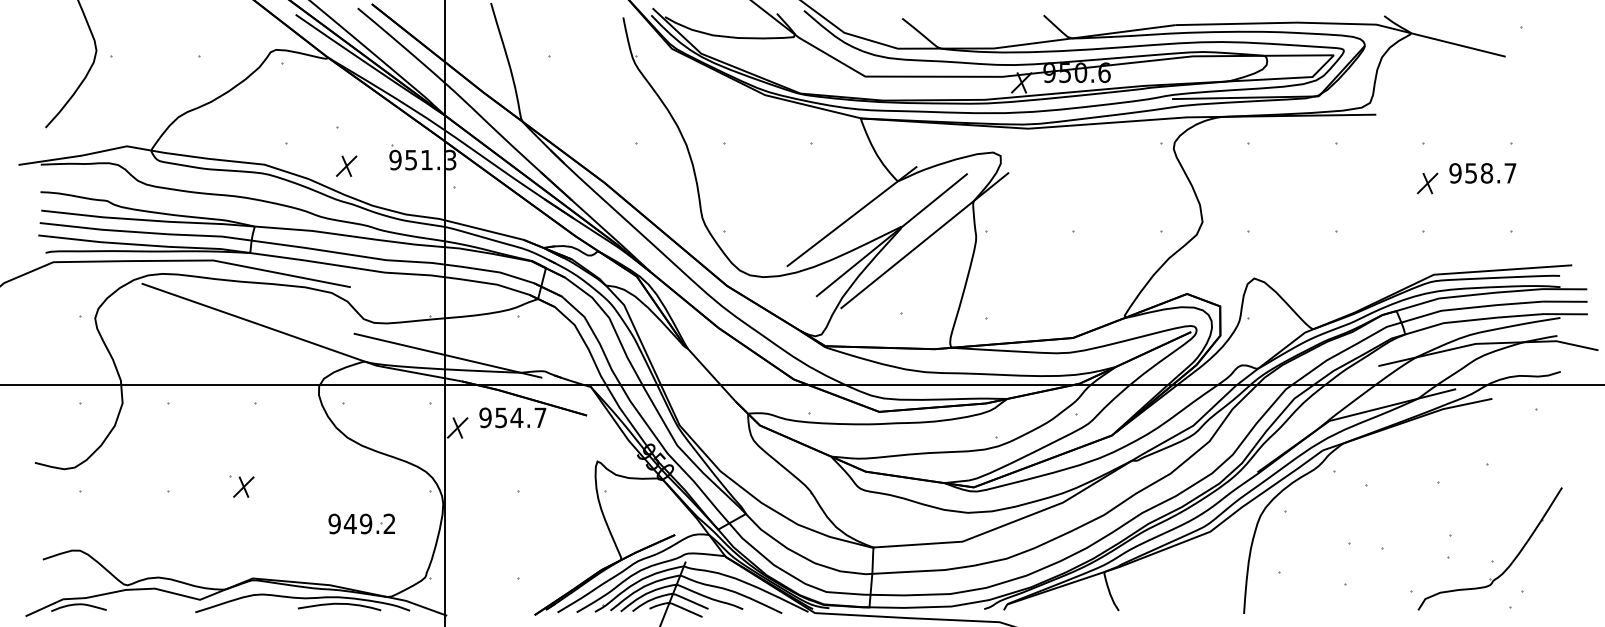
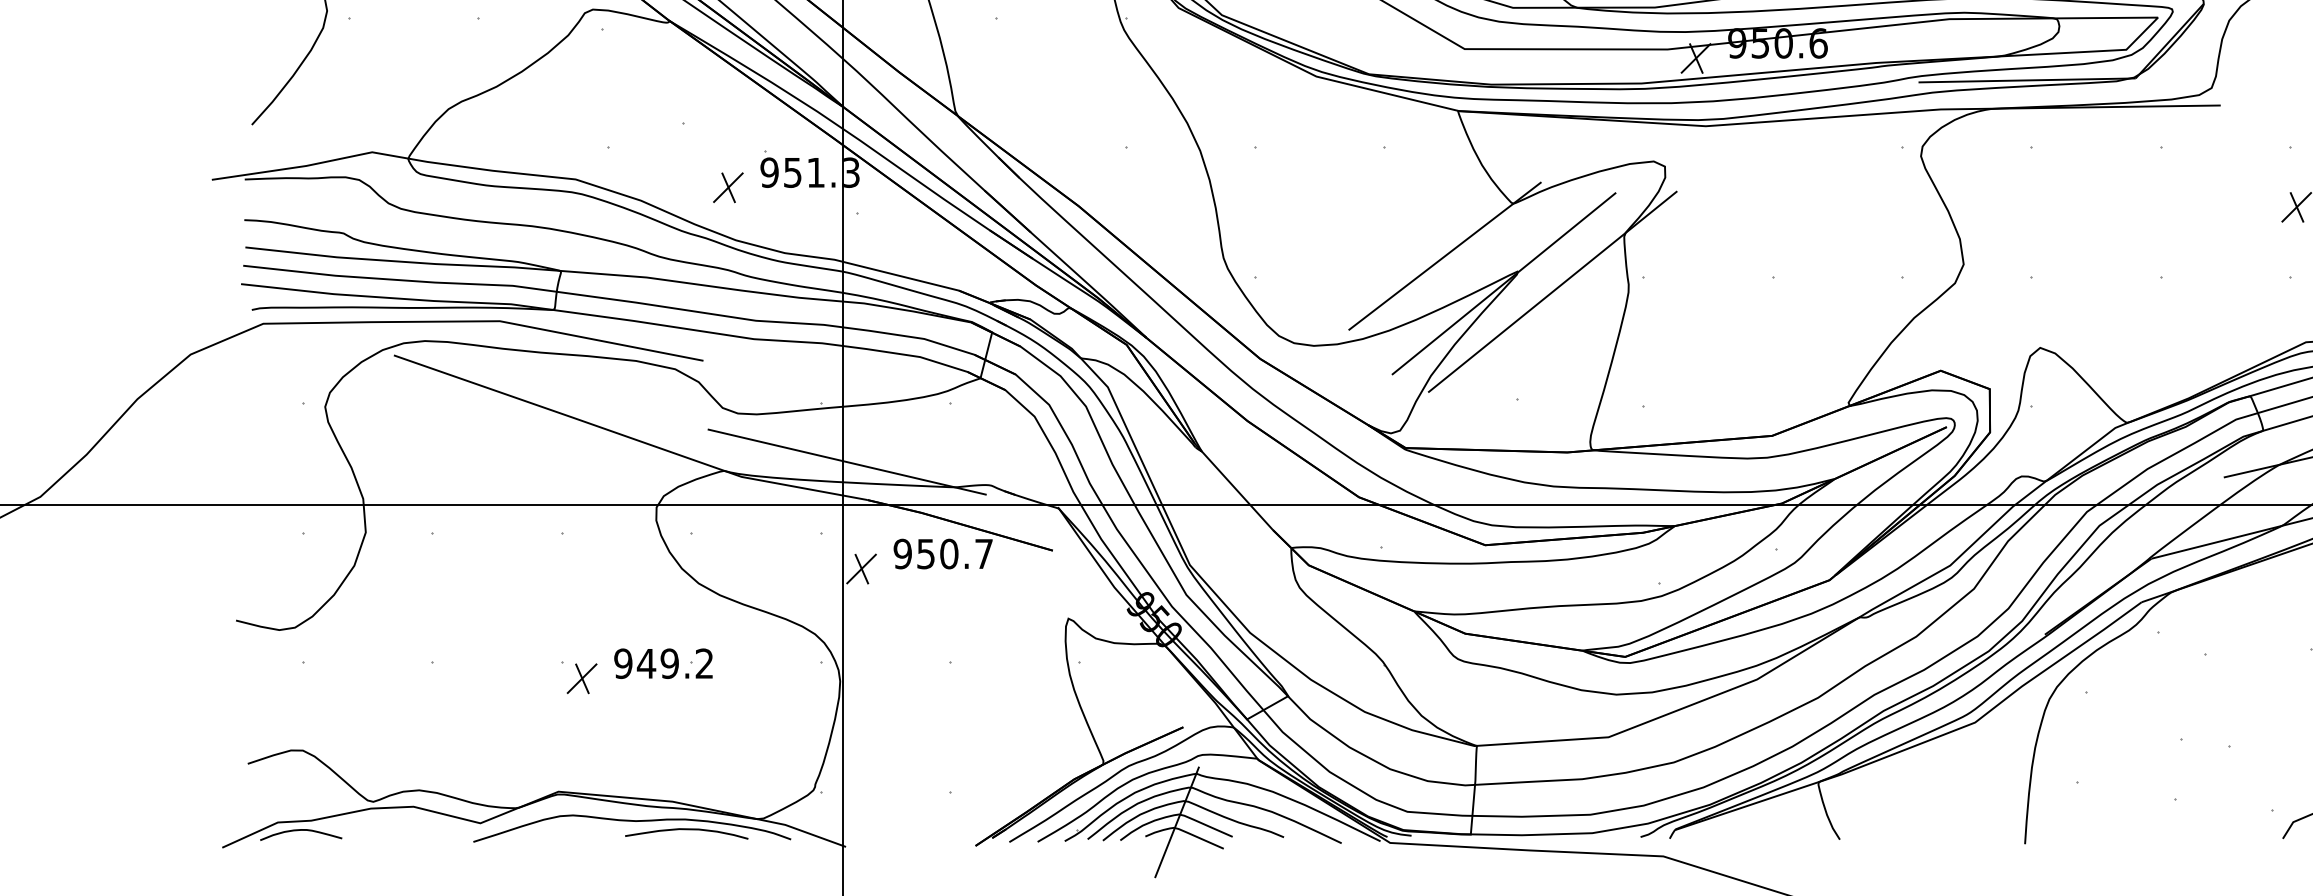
part: (346, 165) -> (728, 186), moved
text: (516, 417) -> (948, 553), 954.7 -> 950.7
part: (241, 486) -> (578, 677), moved
part: (361, 523) -> (663, 663), moved

